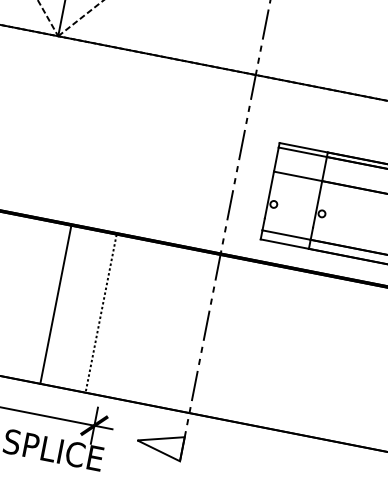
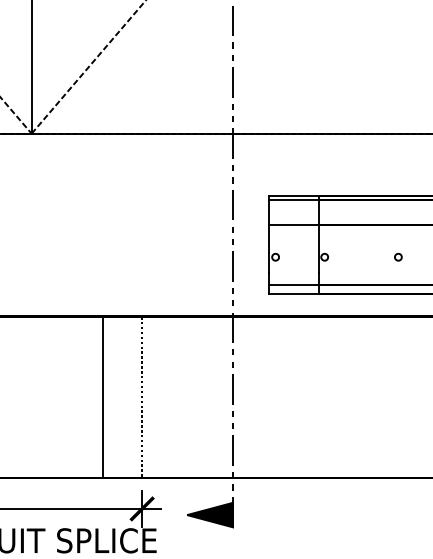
line: (56, 304) -> (103, 397), moved
line: (101, 313) -> (142, 397), moved
fill: (160, 444) -> (210, 514), added

